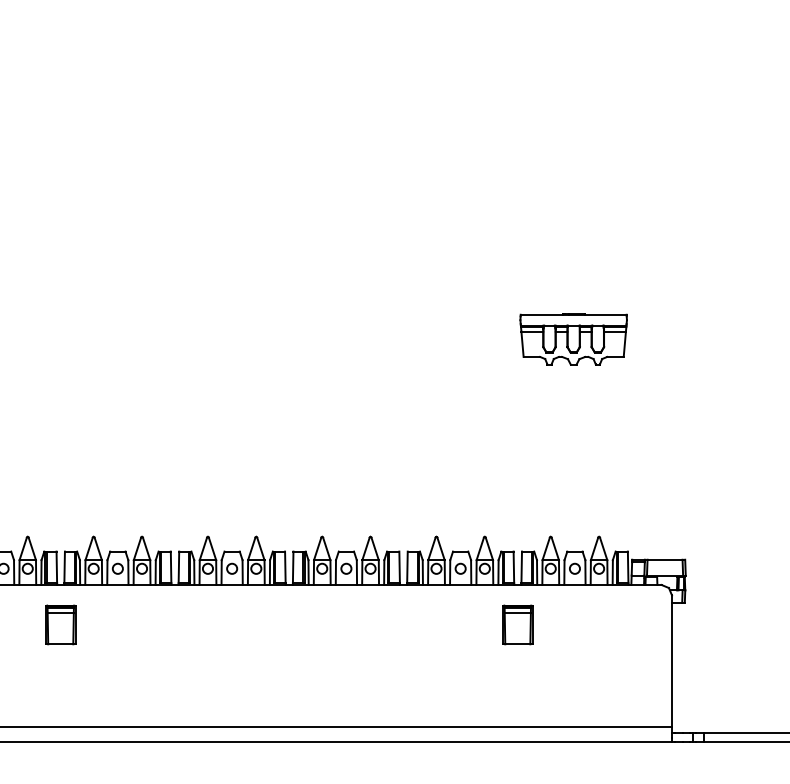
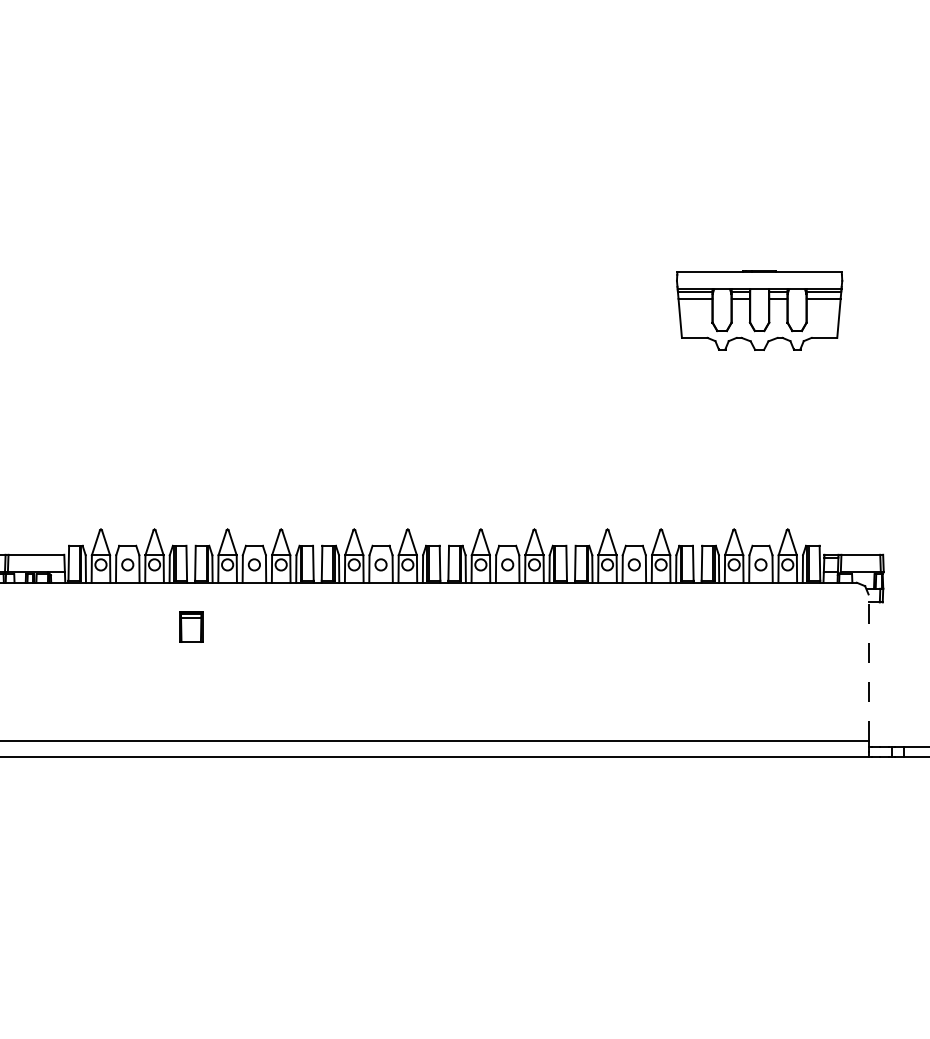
part: (573, 339) -> (759, 310), size x1.4
part: (61, 624) -> (191, 626), size x0.7
part: (517, 624) -> (697, 626), removed
line: (671, 660) -> (868, 666), solid -> dashed

